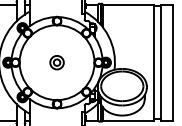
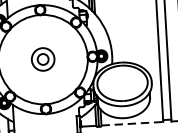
part: (56, 62) -> (42, 59), size x1.4
line: (128, 120) -> (132, 123), solid -> dashed

